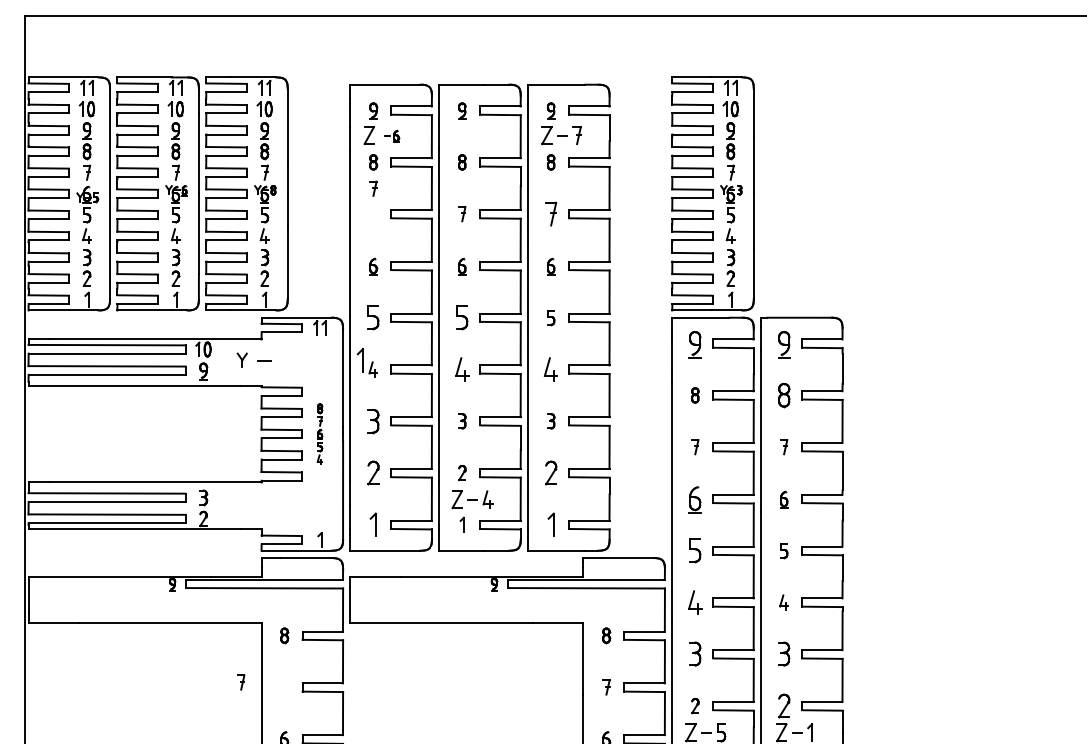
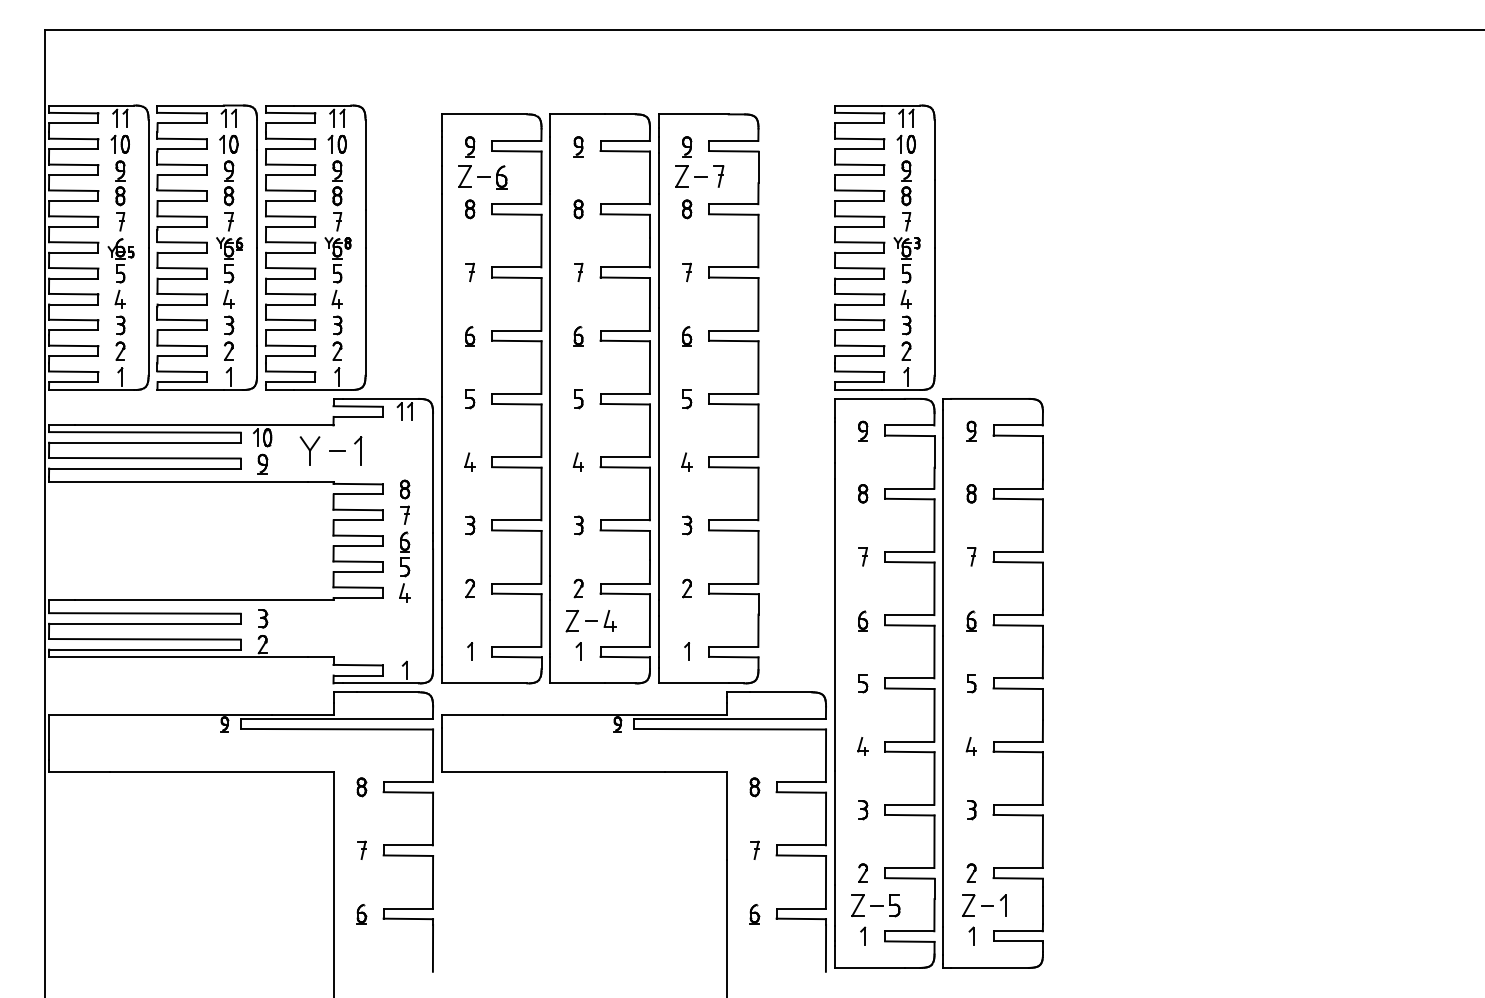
part: (391, 136) -> (492, 177), size x1.67
part: (372, 188) -> (469, 272), moved
part: (550, 214) -> (686, 272), size x0.62
part: (373, 318) -> (470, 399), size x0.62
part: (462, 318) -> (578, 399), size x0.62
part: (695, 343) -> (863, 430), size x0.62
part: (784, 343) -> (971, 430), size x0.62
part: (241, 359) -> (309, 450), size x1.67
part: (360, 359) -> (358, 450), moved
part: (461, 368) -> (577, 461), size x0.62
part: (550, 368) -> (686, 461), size x0.62
part: (784, 395) -> (971, 493), size x0.62
part: (373, 421) -> (470, 525), size x0.62
part: (319, 433) -> (404, 540), size x1.67
part: (372, 473) -> (469, 588), size x0.62
part: (550, 473) -> (686, 588), size x0.62
part: (695, 499) -> (863, 620), size x0.62
part: (373, 524) -> (470, 651), size x0.62
part: (550, 524) -> (686, 651), size x0.62
part: (695, 550) -> (863, 683), size x0.62
part: (694, 602) -> (862, 746), size x0.62
part: (695, 654) -> (863, 810), size x0.62
part: (784, 654) -> (971, 810), size x0.62
part: (241, 681) -> (361, 849), moved
part: (784, 705) -> (971, 872), size x0.62

